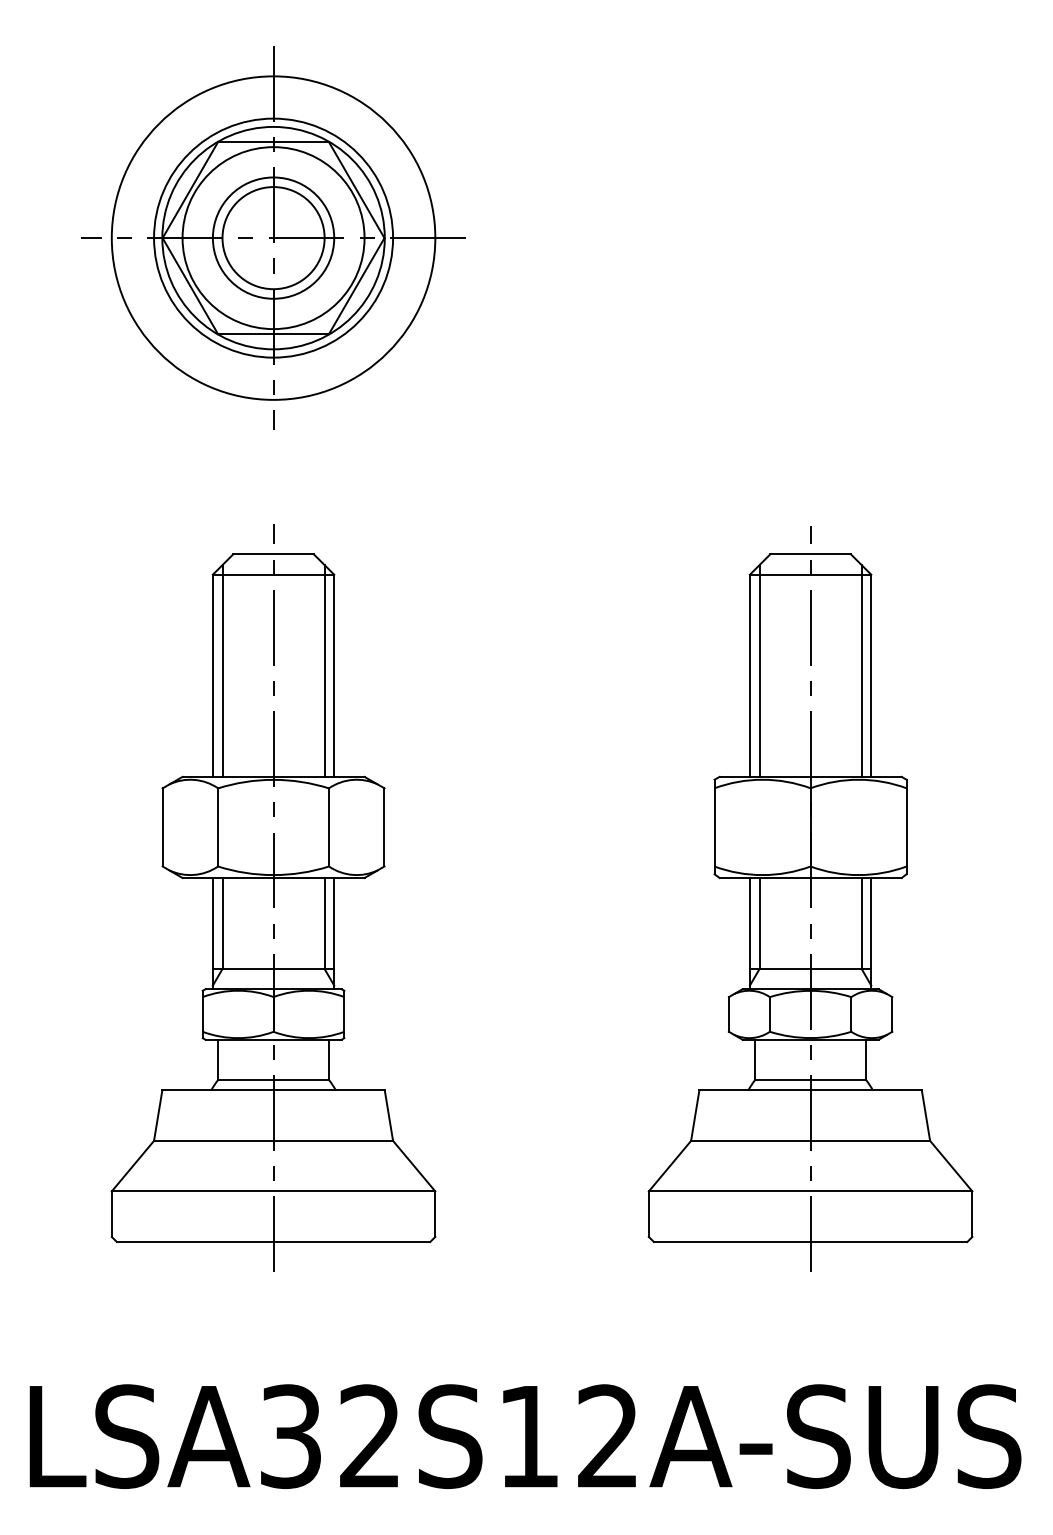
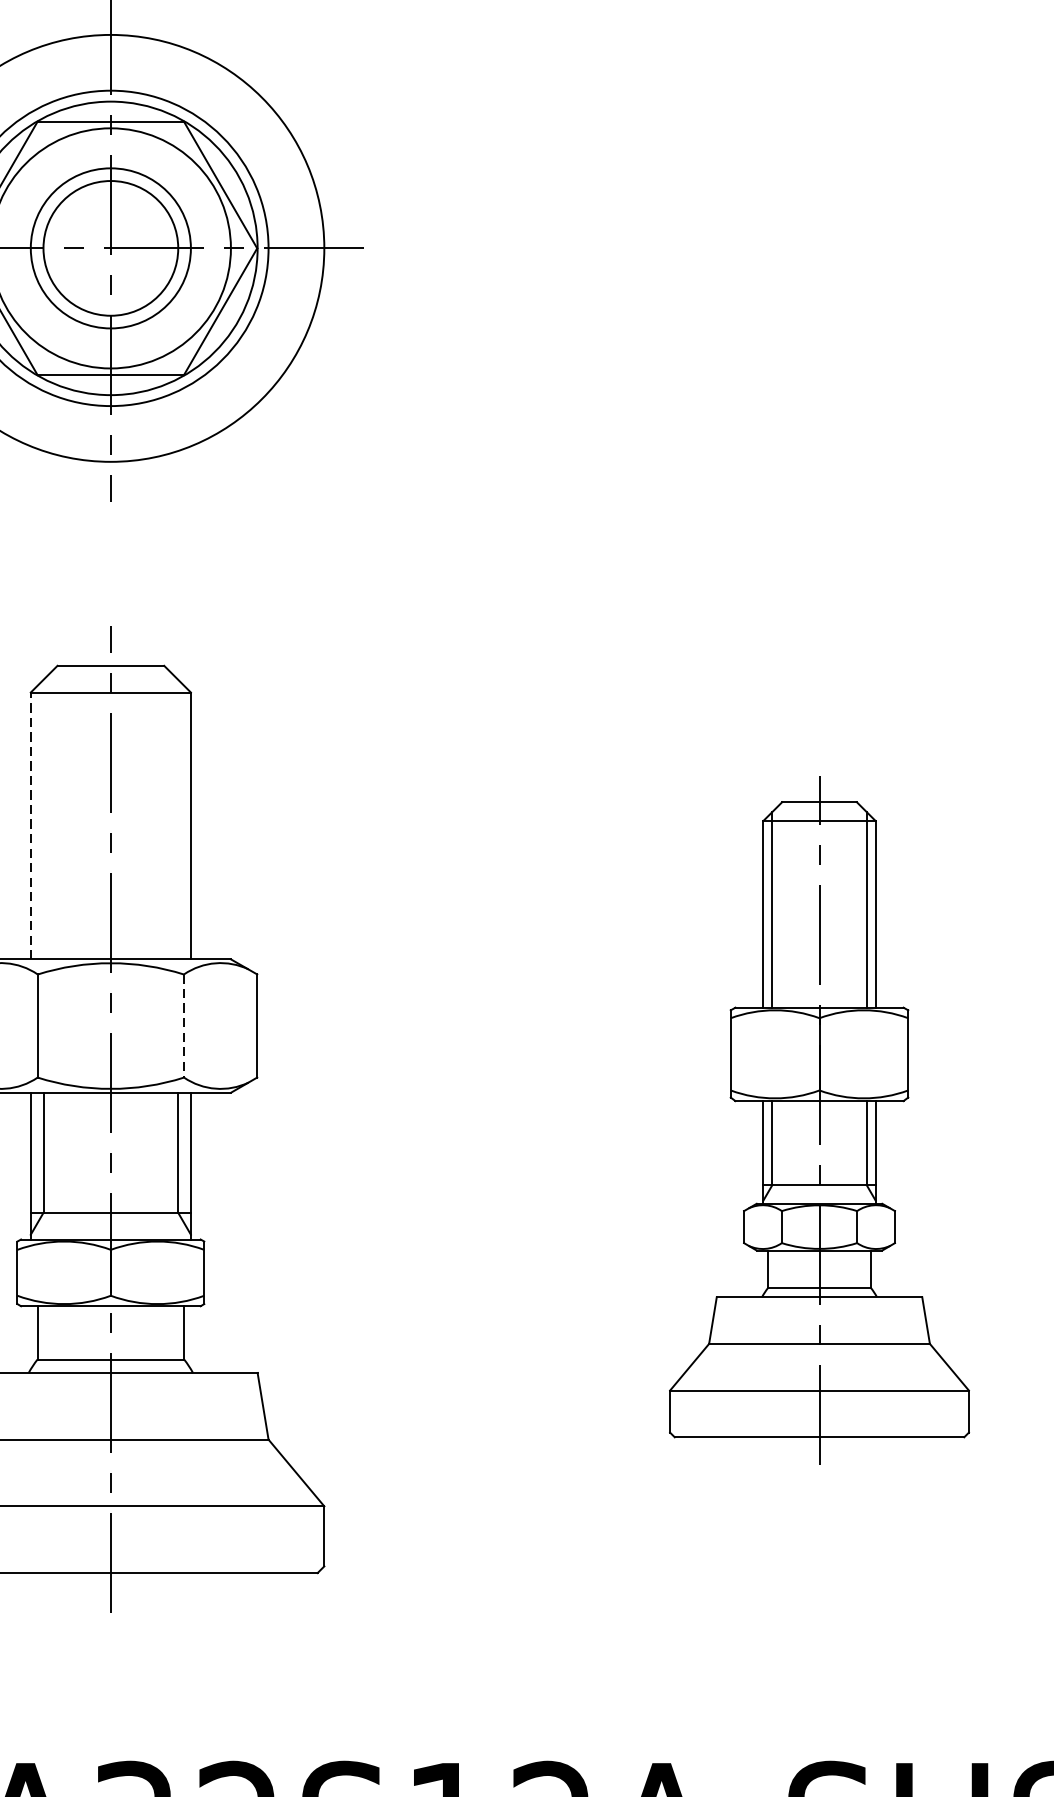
line: (222, 670) -> (43, 818), removed
line: (324, 670) -> (178, 818), removed
line: (212, 675) -> (30, 825), solid -> dashed
line: (328, 827) -> (183, 1026), solid -> dashed
part: (810, 898) -> (819, 1119), size x0.7

